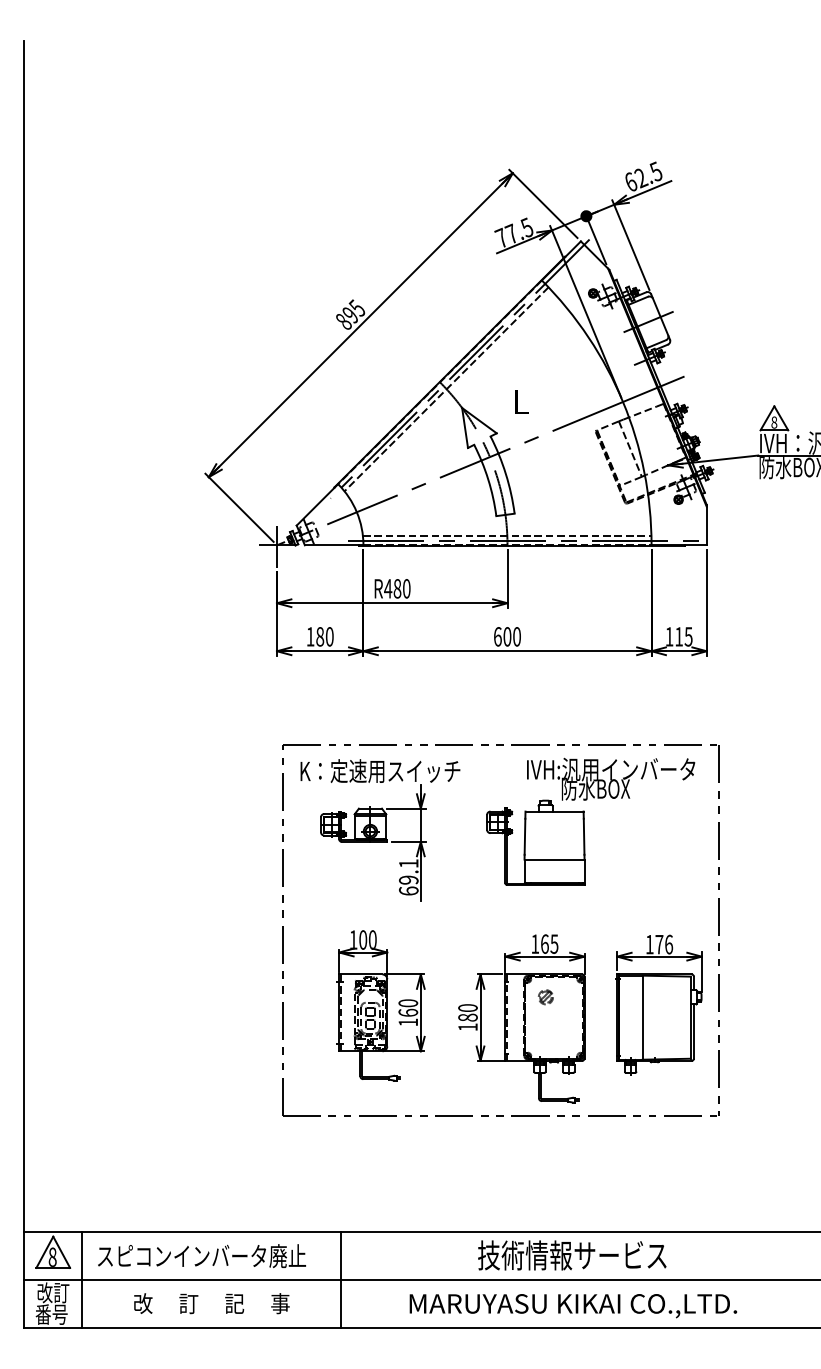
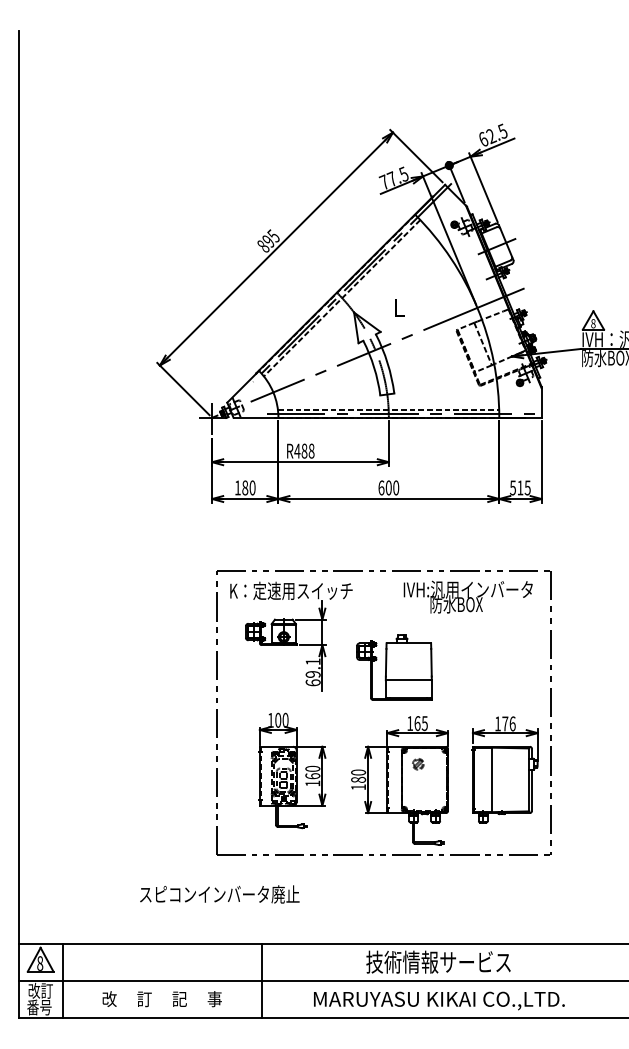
text: (406, 588) -> (311, 450), R480 -> R488
text: (669, 636) -> (513, 487), 115 -> 515
part: (535, 842) -> (394, 667), moved
text: (201, 1255) -> (219, 894), moved

